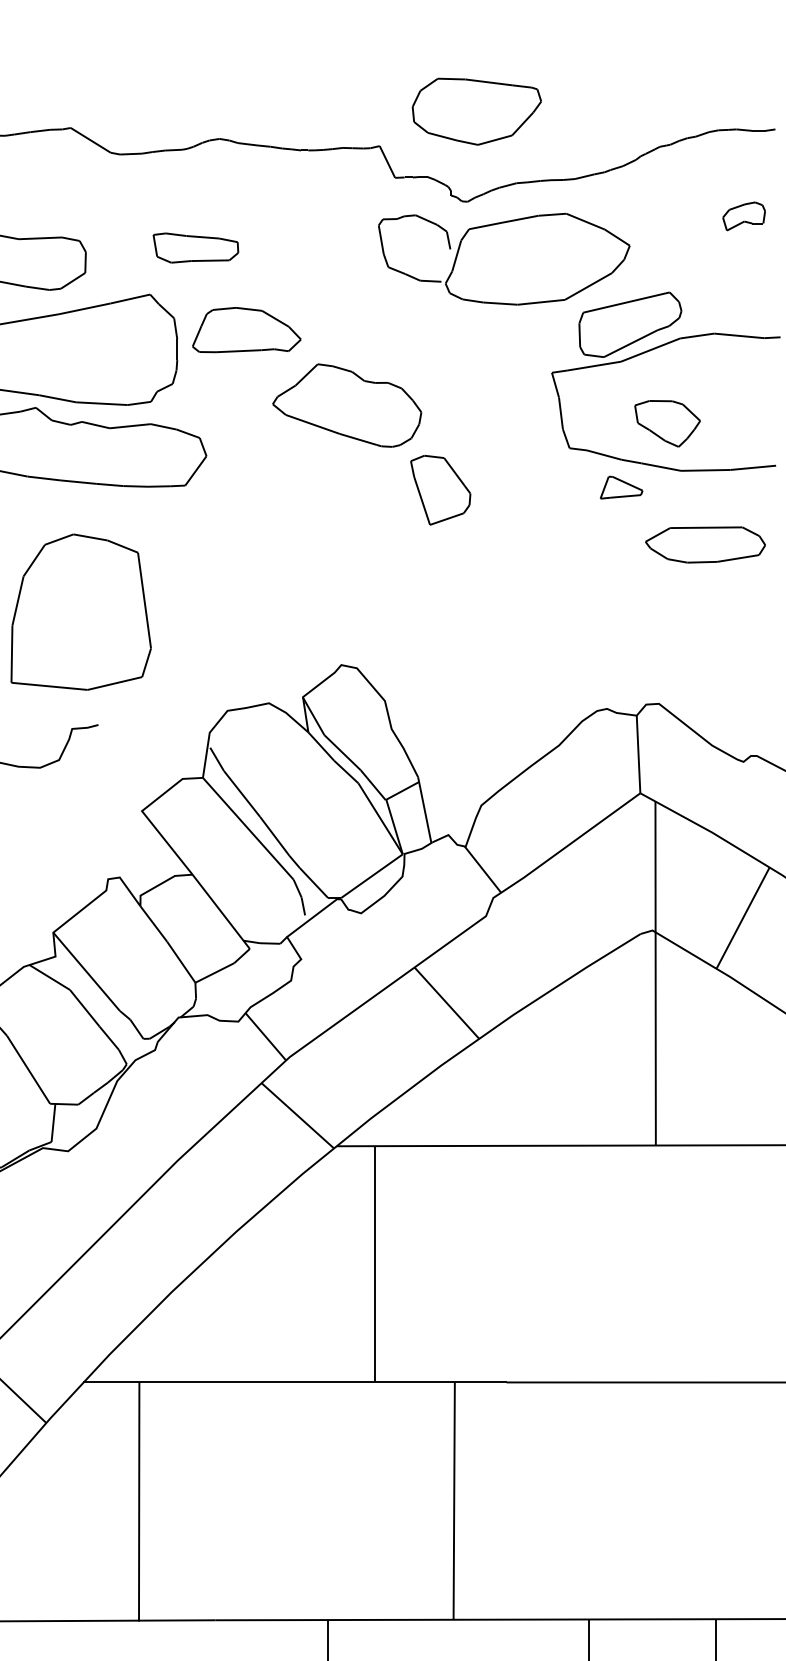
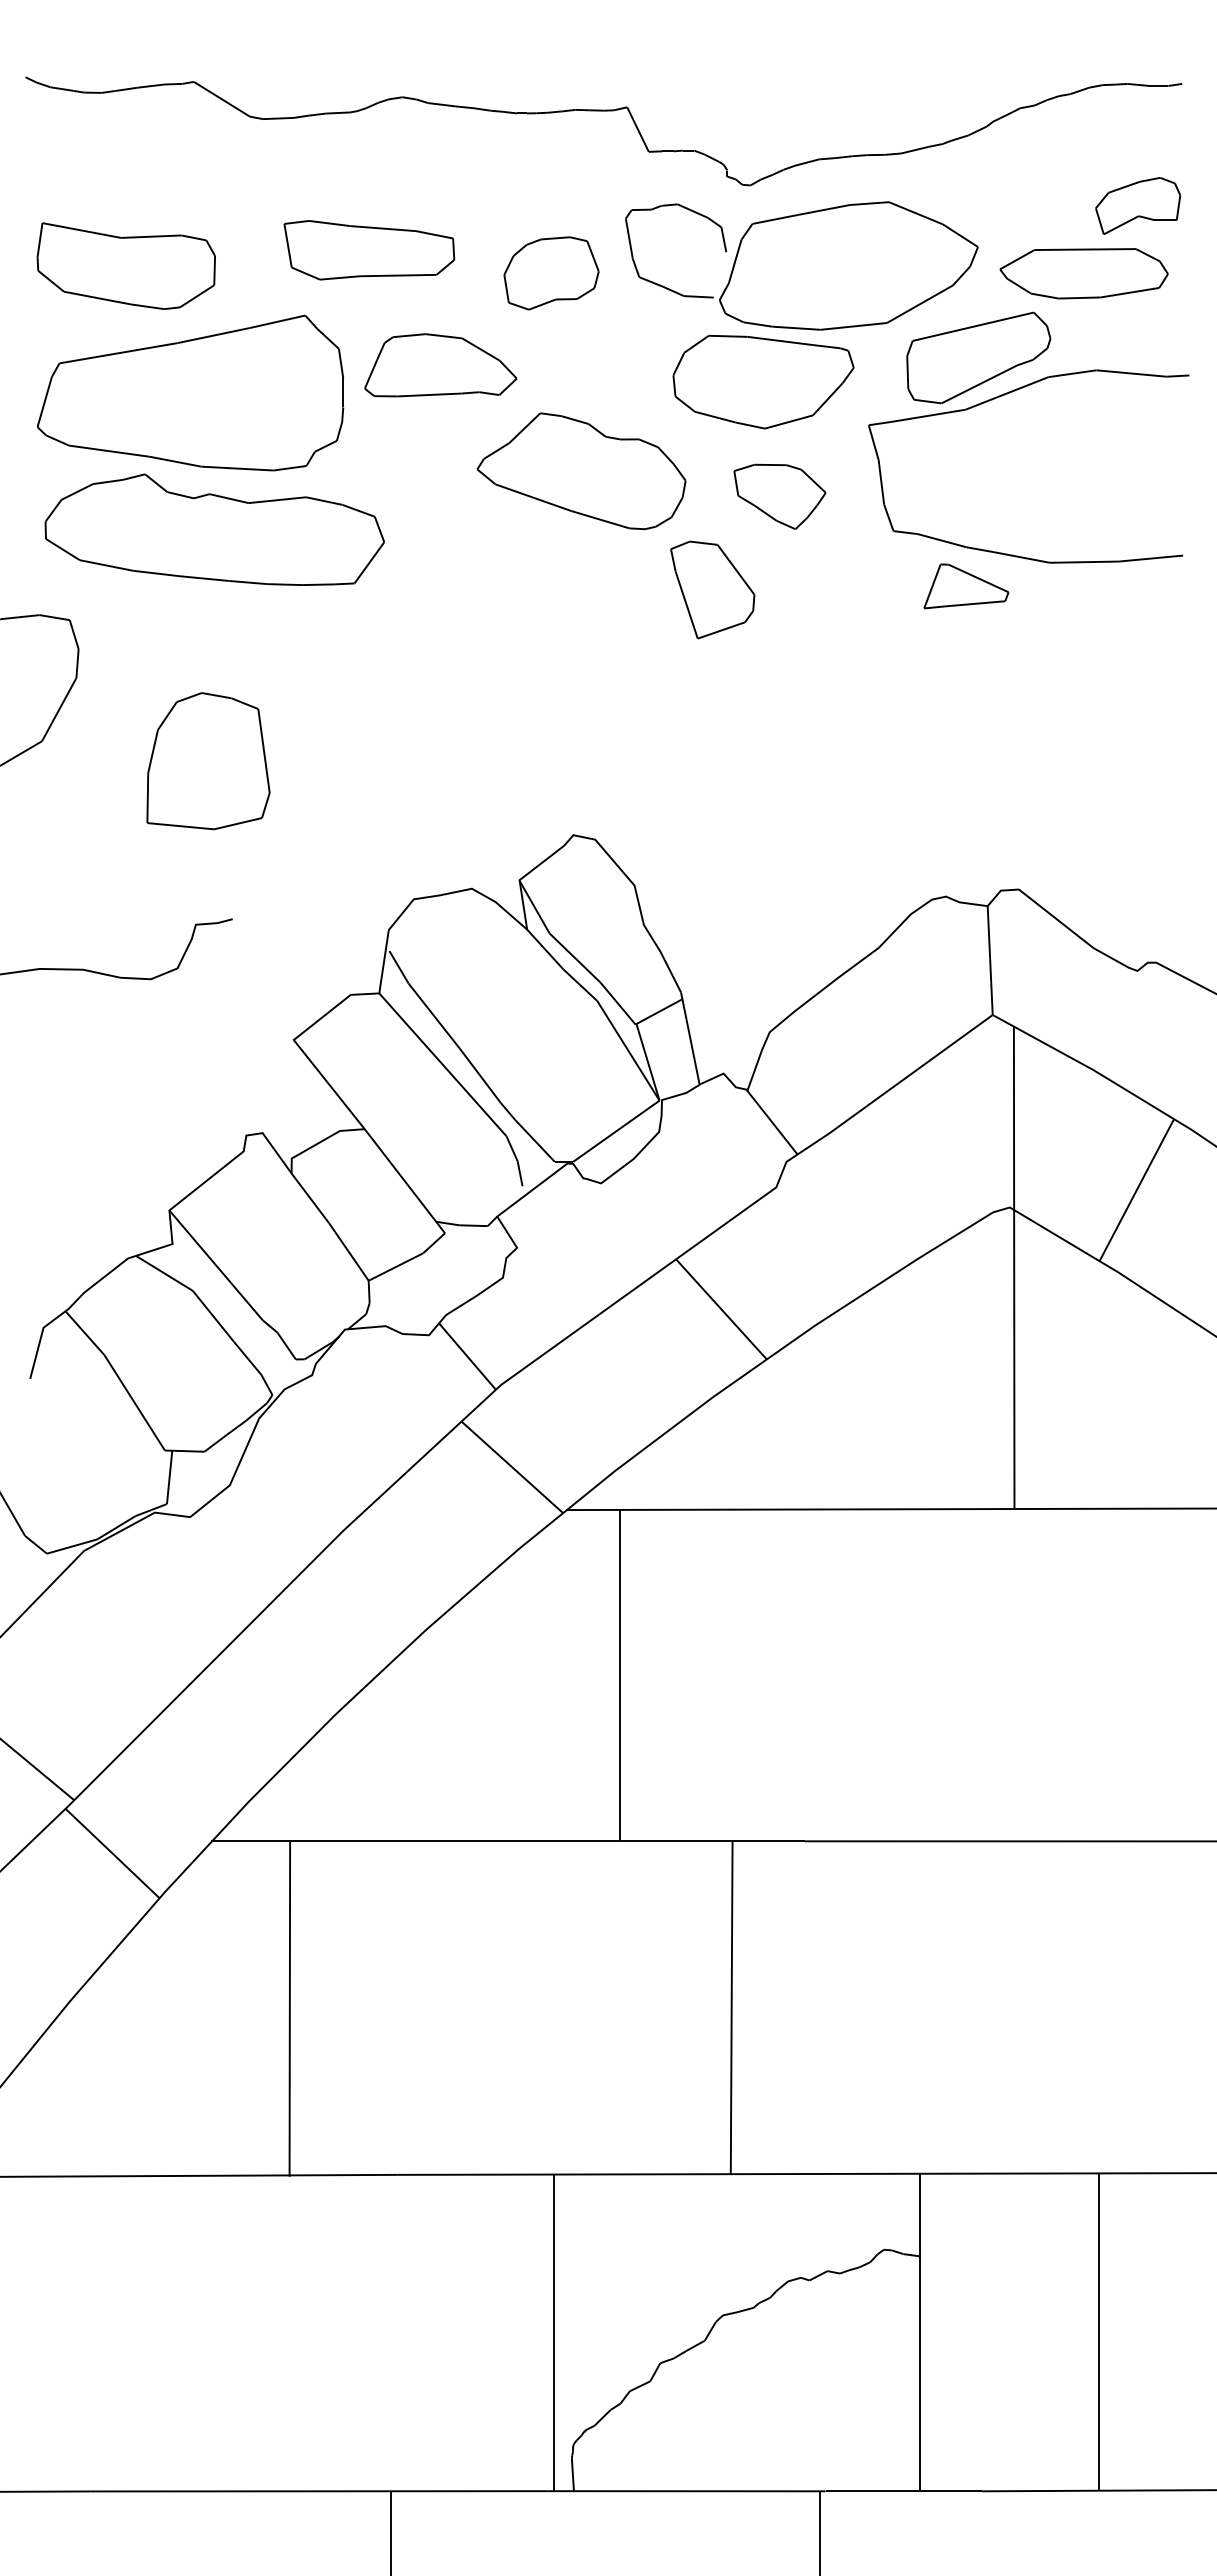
part: (476, 111) -> (763, 381), moved
part: (744, 216) -> (1138, 205), size x1.43
part: (195, 248) -> (369, 250), size x1.43
part: (325, 264) -> (551, 273), added
part: (667, 423) -> (779, 496), moved
part: (621, 487) -> (966, 586), size x1.43
part: (705, 544) -> (1083, 273), moved
part: (81, 612) -> (208, 761), size x0.62

